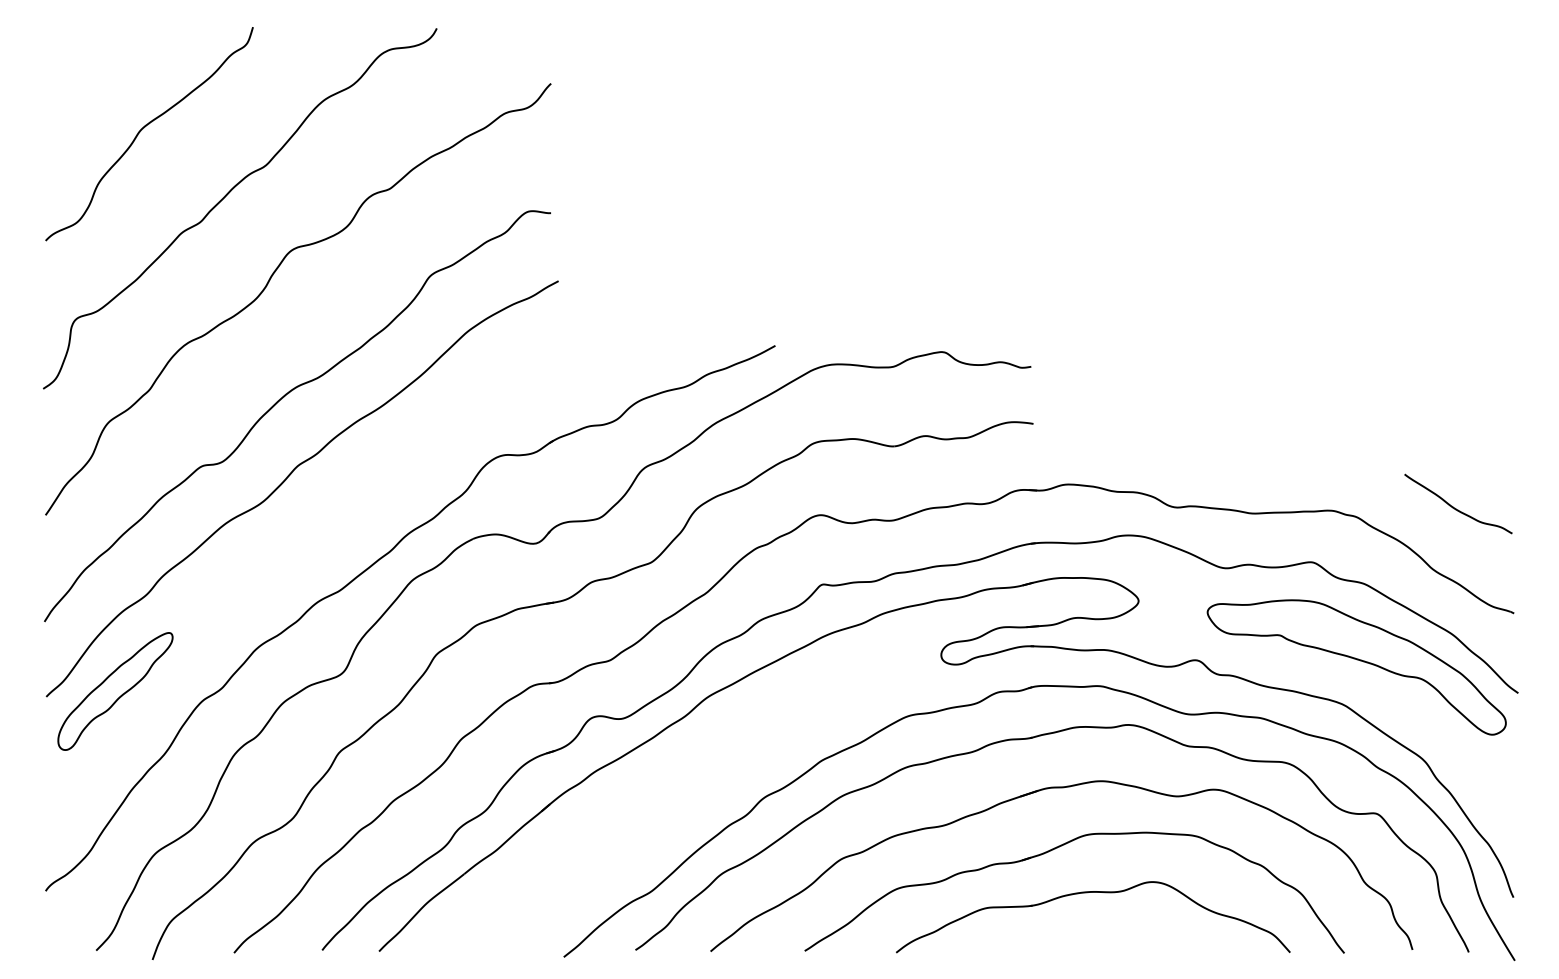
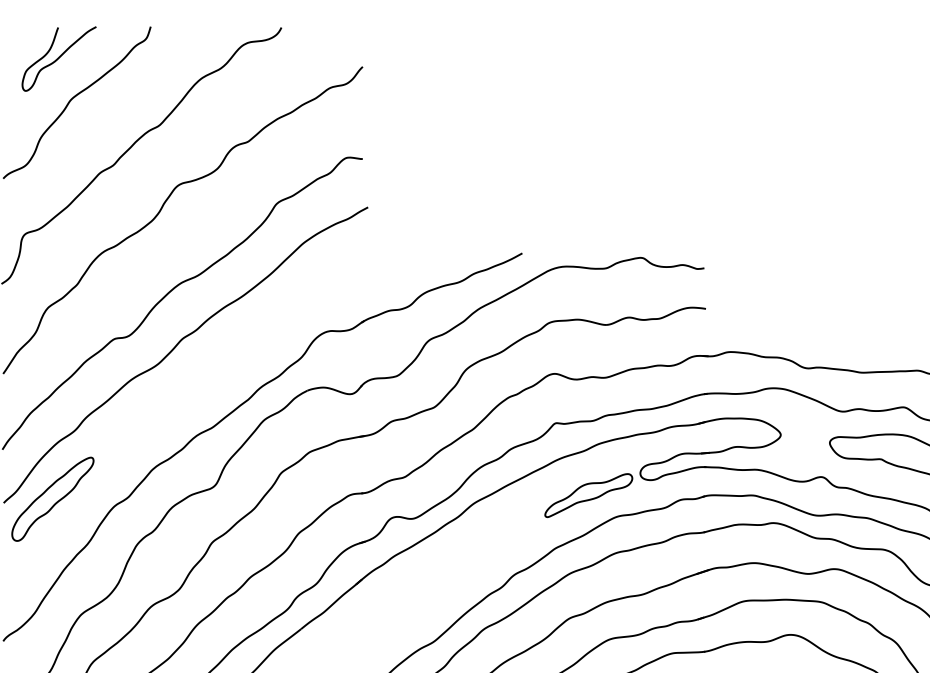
curve: (123, 72) -> (58, 58), added
part: (868, 686) -> (588, 495), added

